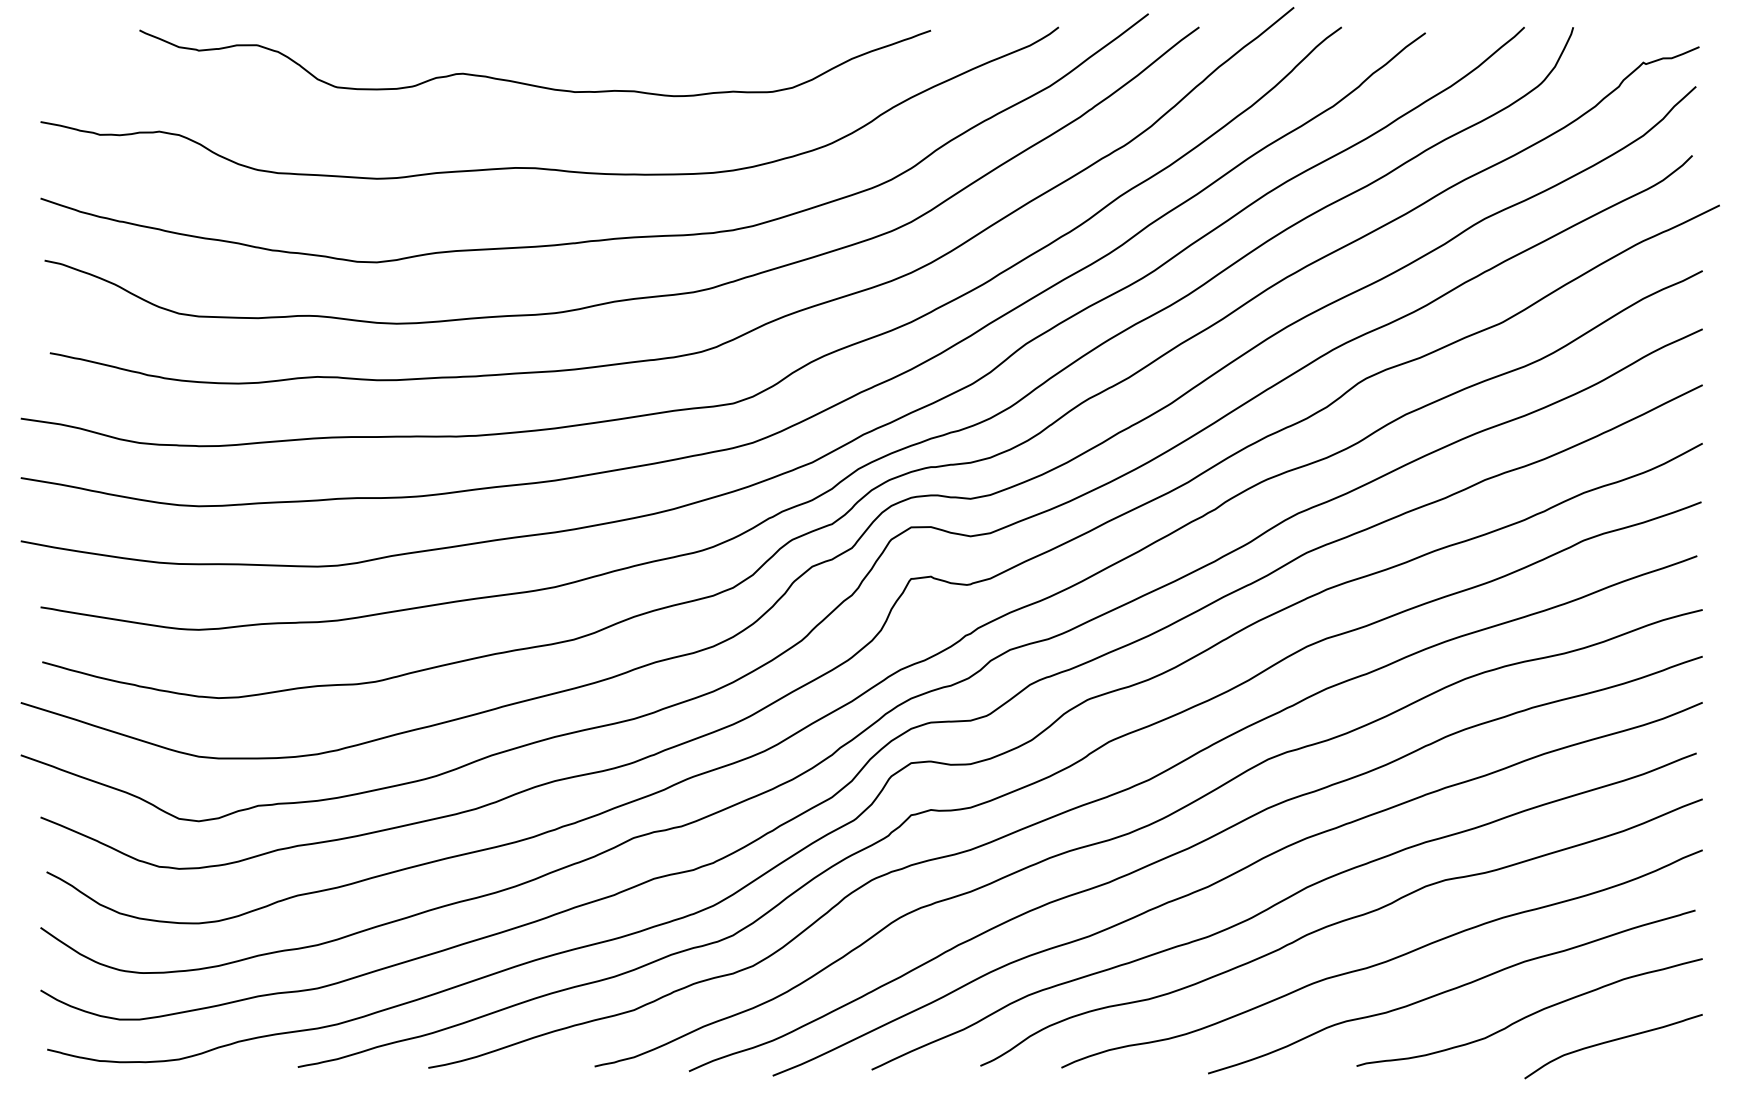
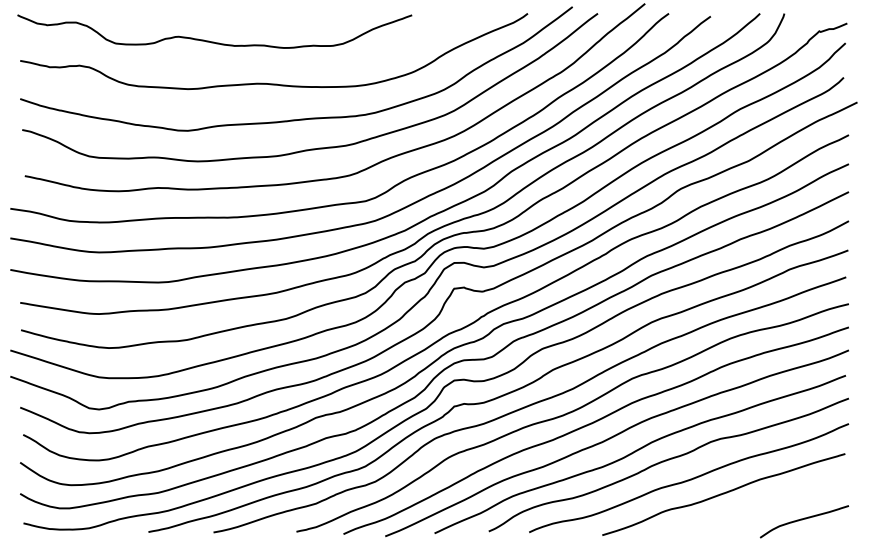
curve: (534, 83) -> (214, 41), moved
curve: (1529, 1013) -> (762, 505), removed

